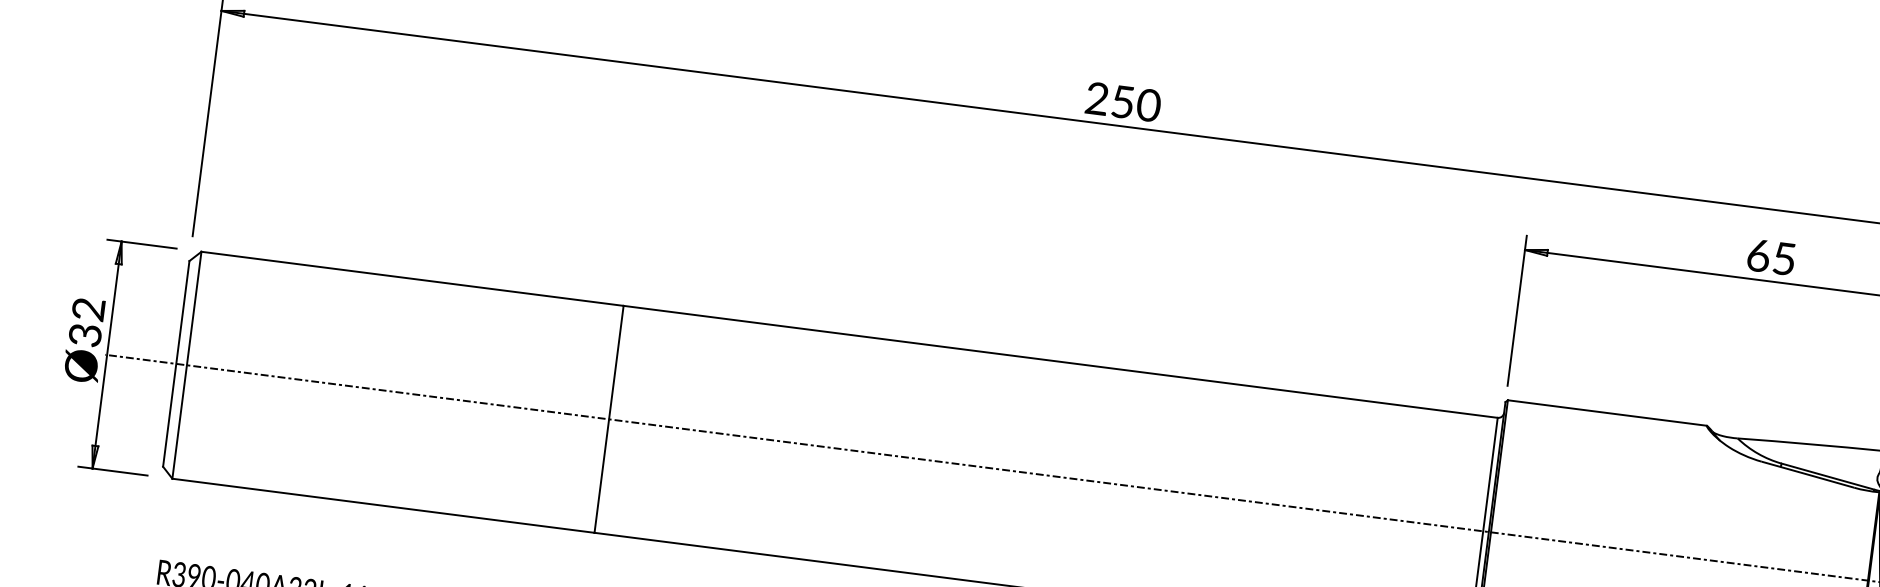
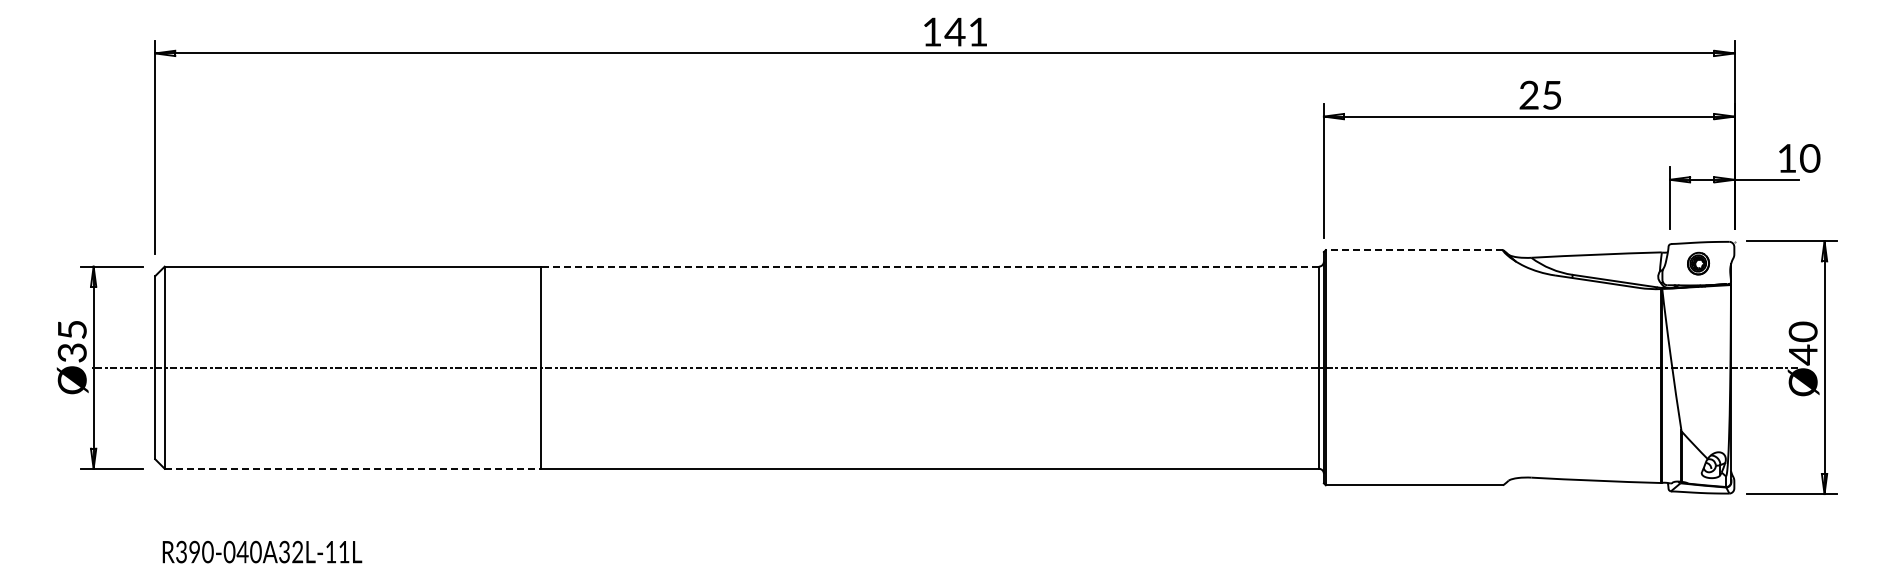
text: (1123, 101) -> (955, 31), 250 -> 141
text: (1757, 254) -> (1528, 94), 65 -> 25
text: (87, 308) -> (71, 329), Ø32 -> Ø35
line: (1060, 361) -> (929, 266), solid -> dashed
line: (1607, 413) -> (1414, 250), solid -> dashed
line: (383, 505) -> (352, 468), solid -> dashed

